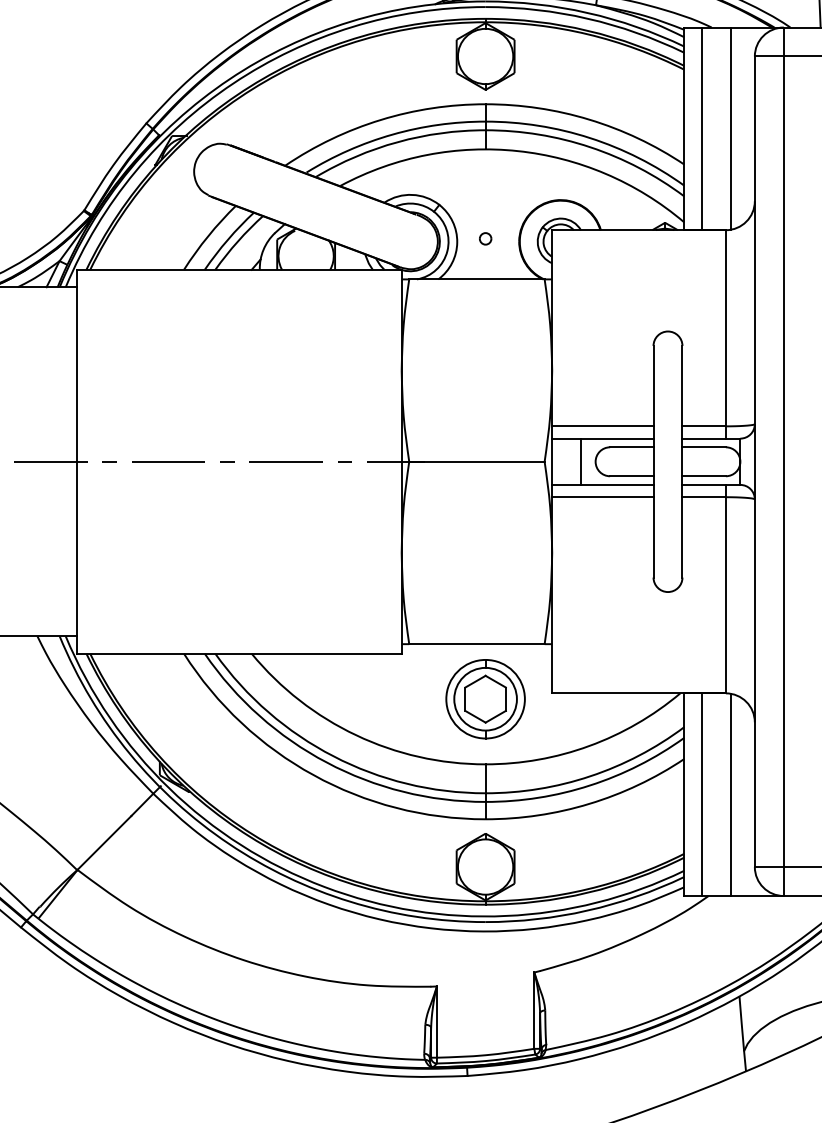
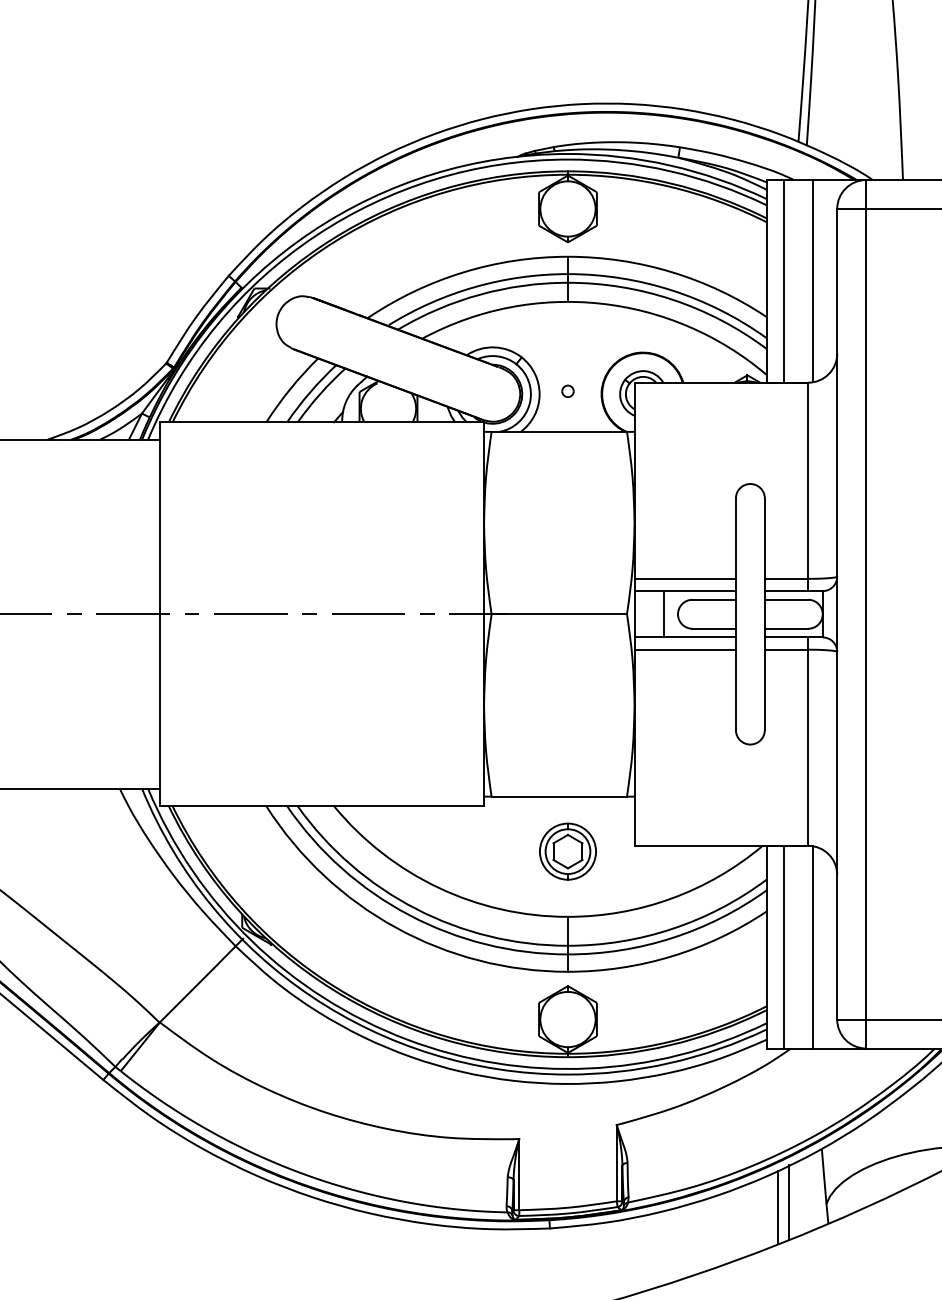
part: (485, 699) -> (567, 851), size x0.71
line: (707, 1050) -> (789, 1202), added
line: (695, 1055) -> (777, 1207), added

